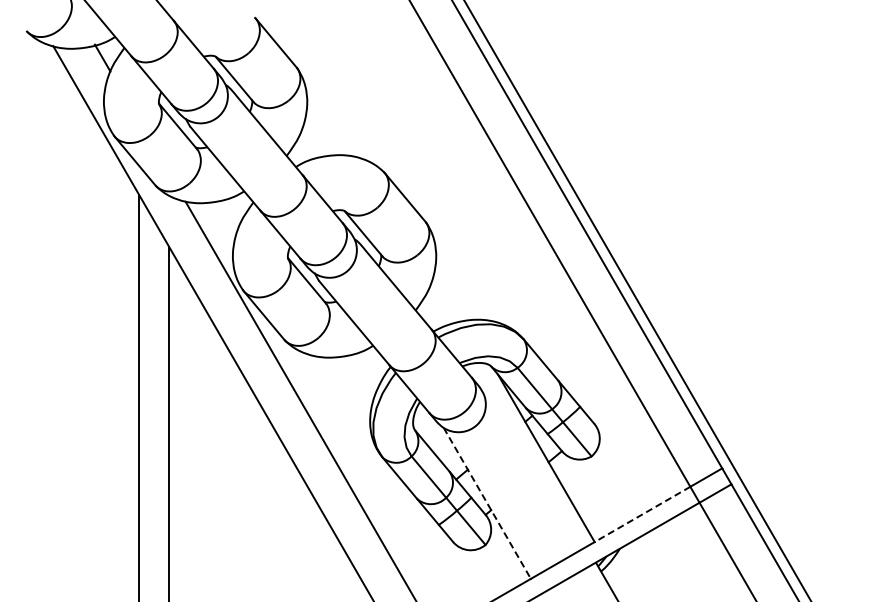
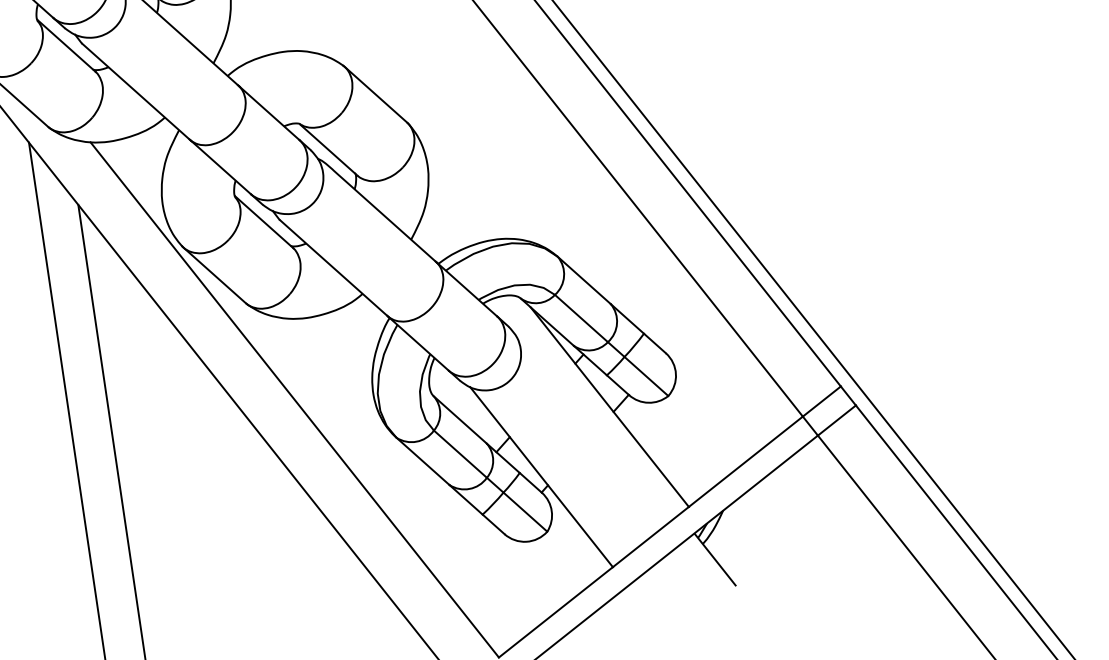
line: (487, 503) -> (541, 477), dashed -> solid
line: (642, 514) -> (745, 461), dashed -> solid

